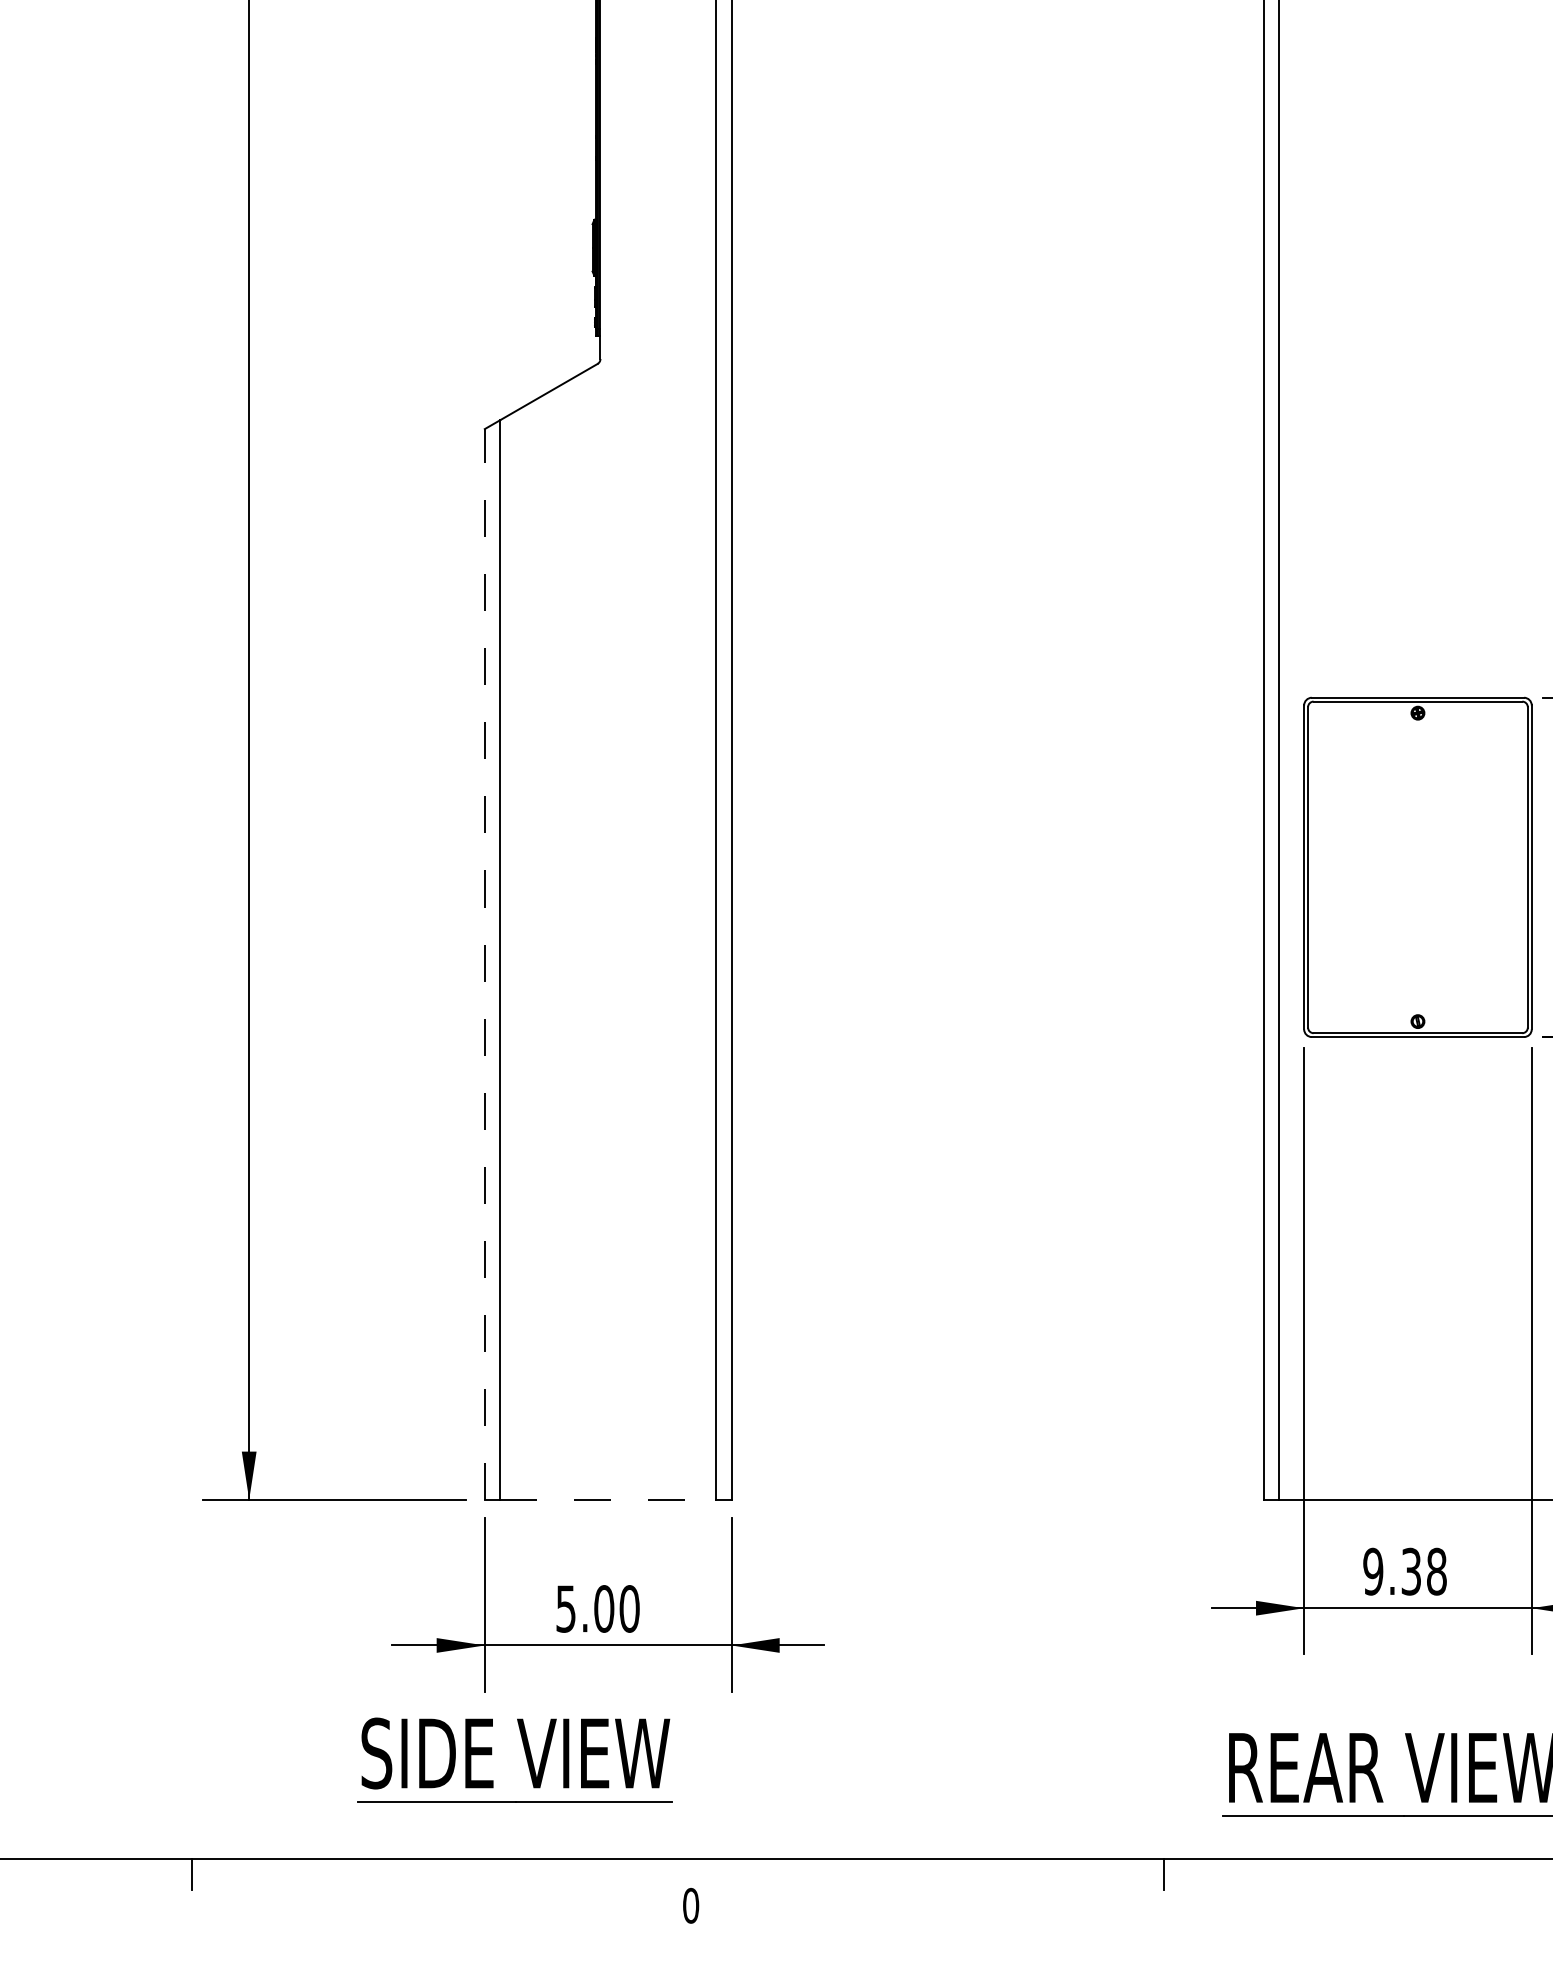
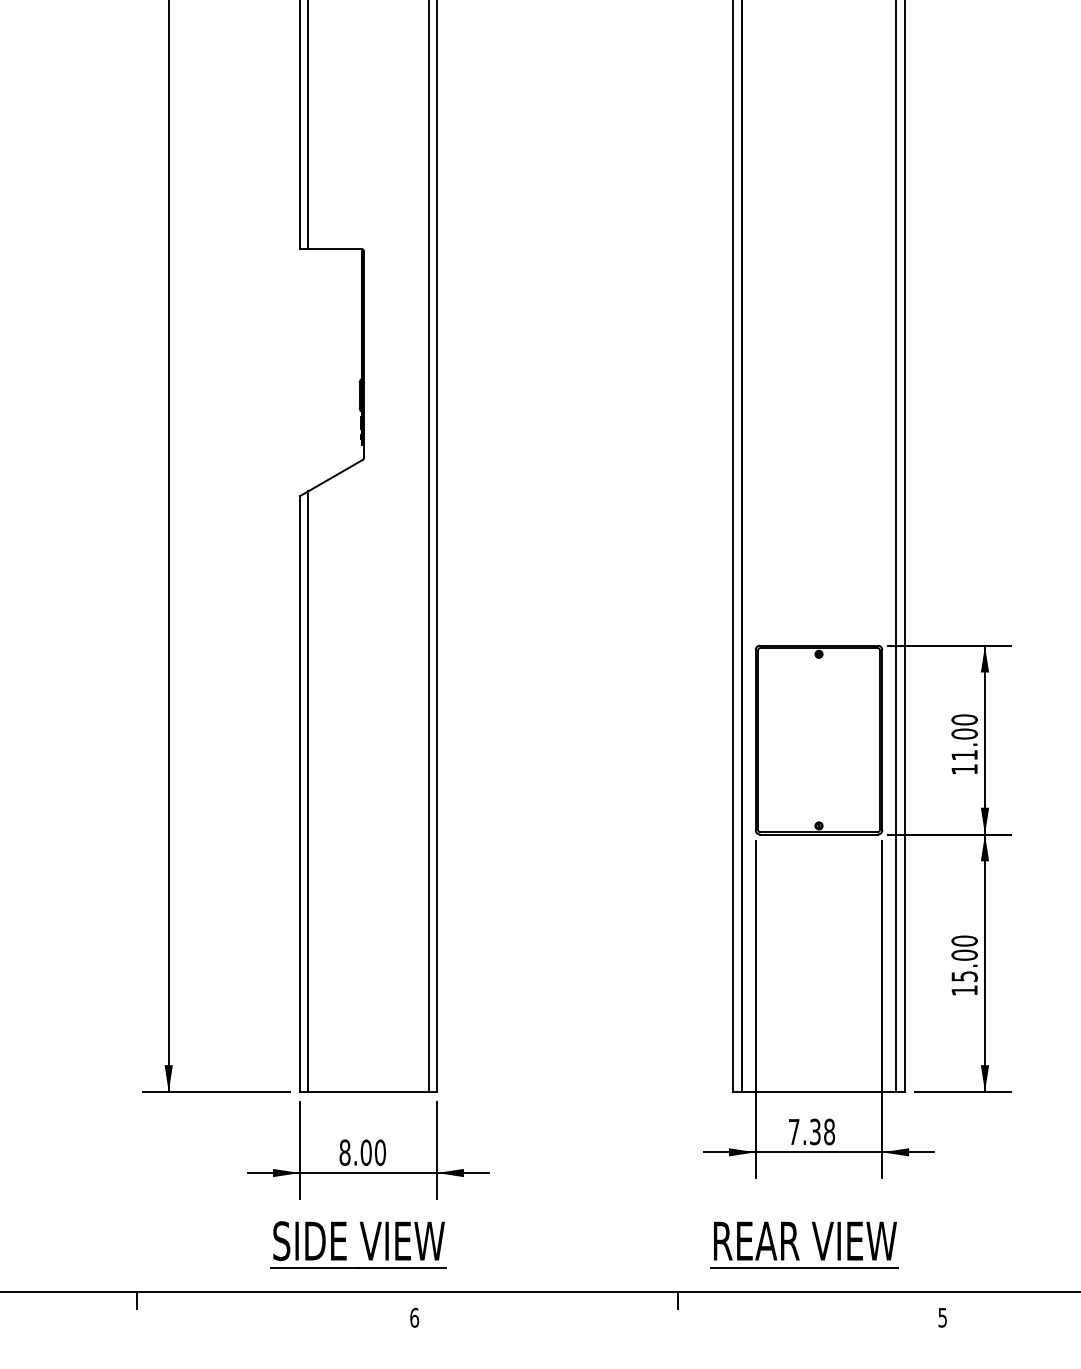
line: (484, 965) -> (299, 794), dashed -> solid
line: (608, 1498) -> (368, 1091), dashed -> solid
text: (1372, 1570) -> (793, 1131), 9.38 -> 7.38
text: (565, 1608) -> (344, 1152), 5.00 -> 8.00
part: (525, 1755) -> (364, 1242), moved
text: (690, 1905) -> (414, 1317), 0 -> 6

